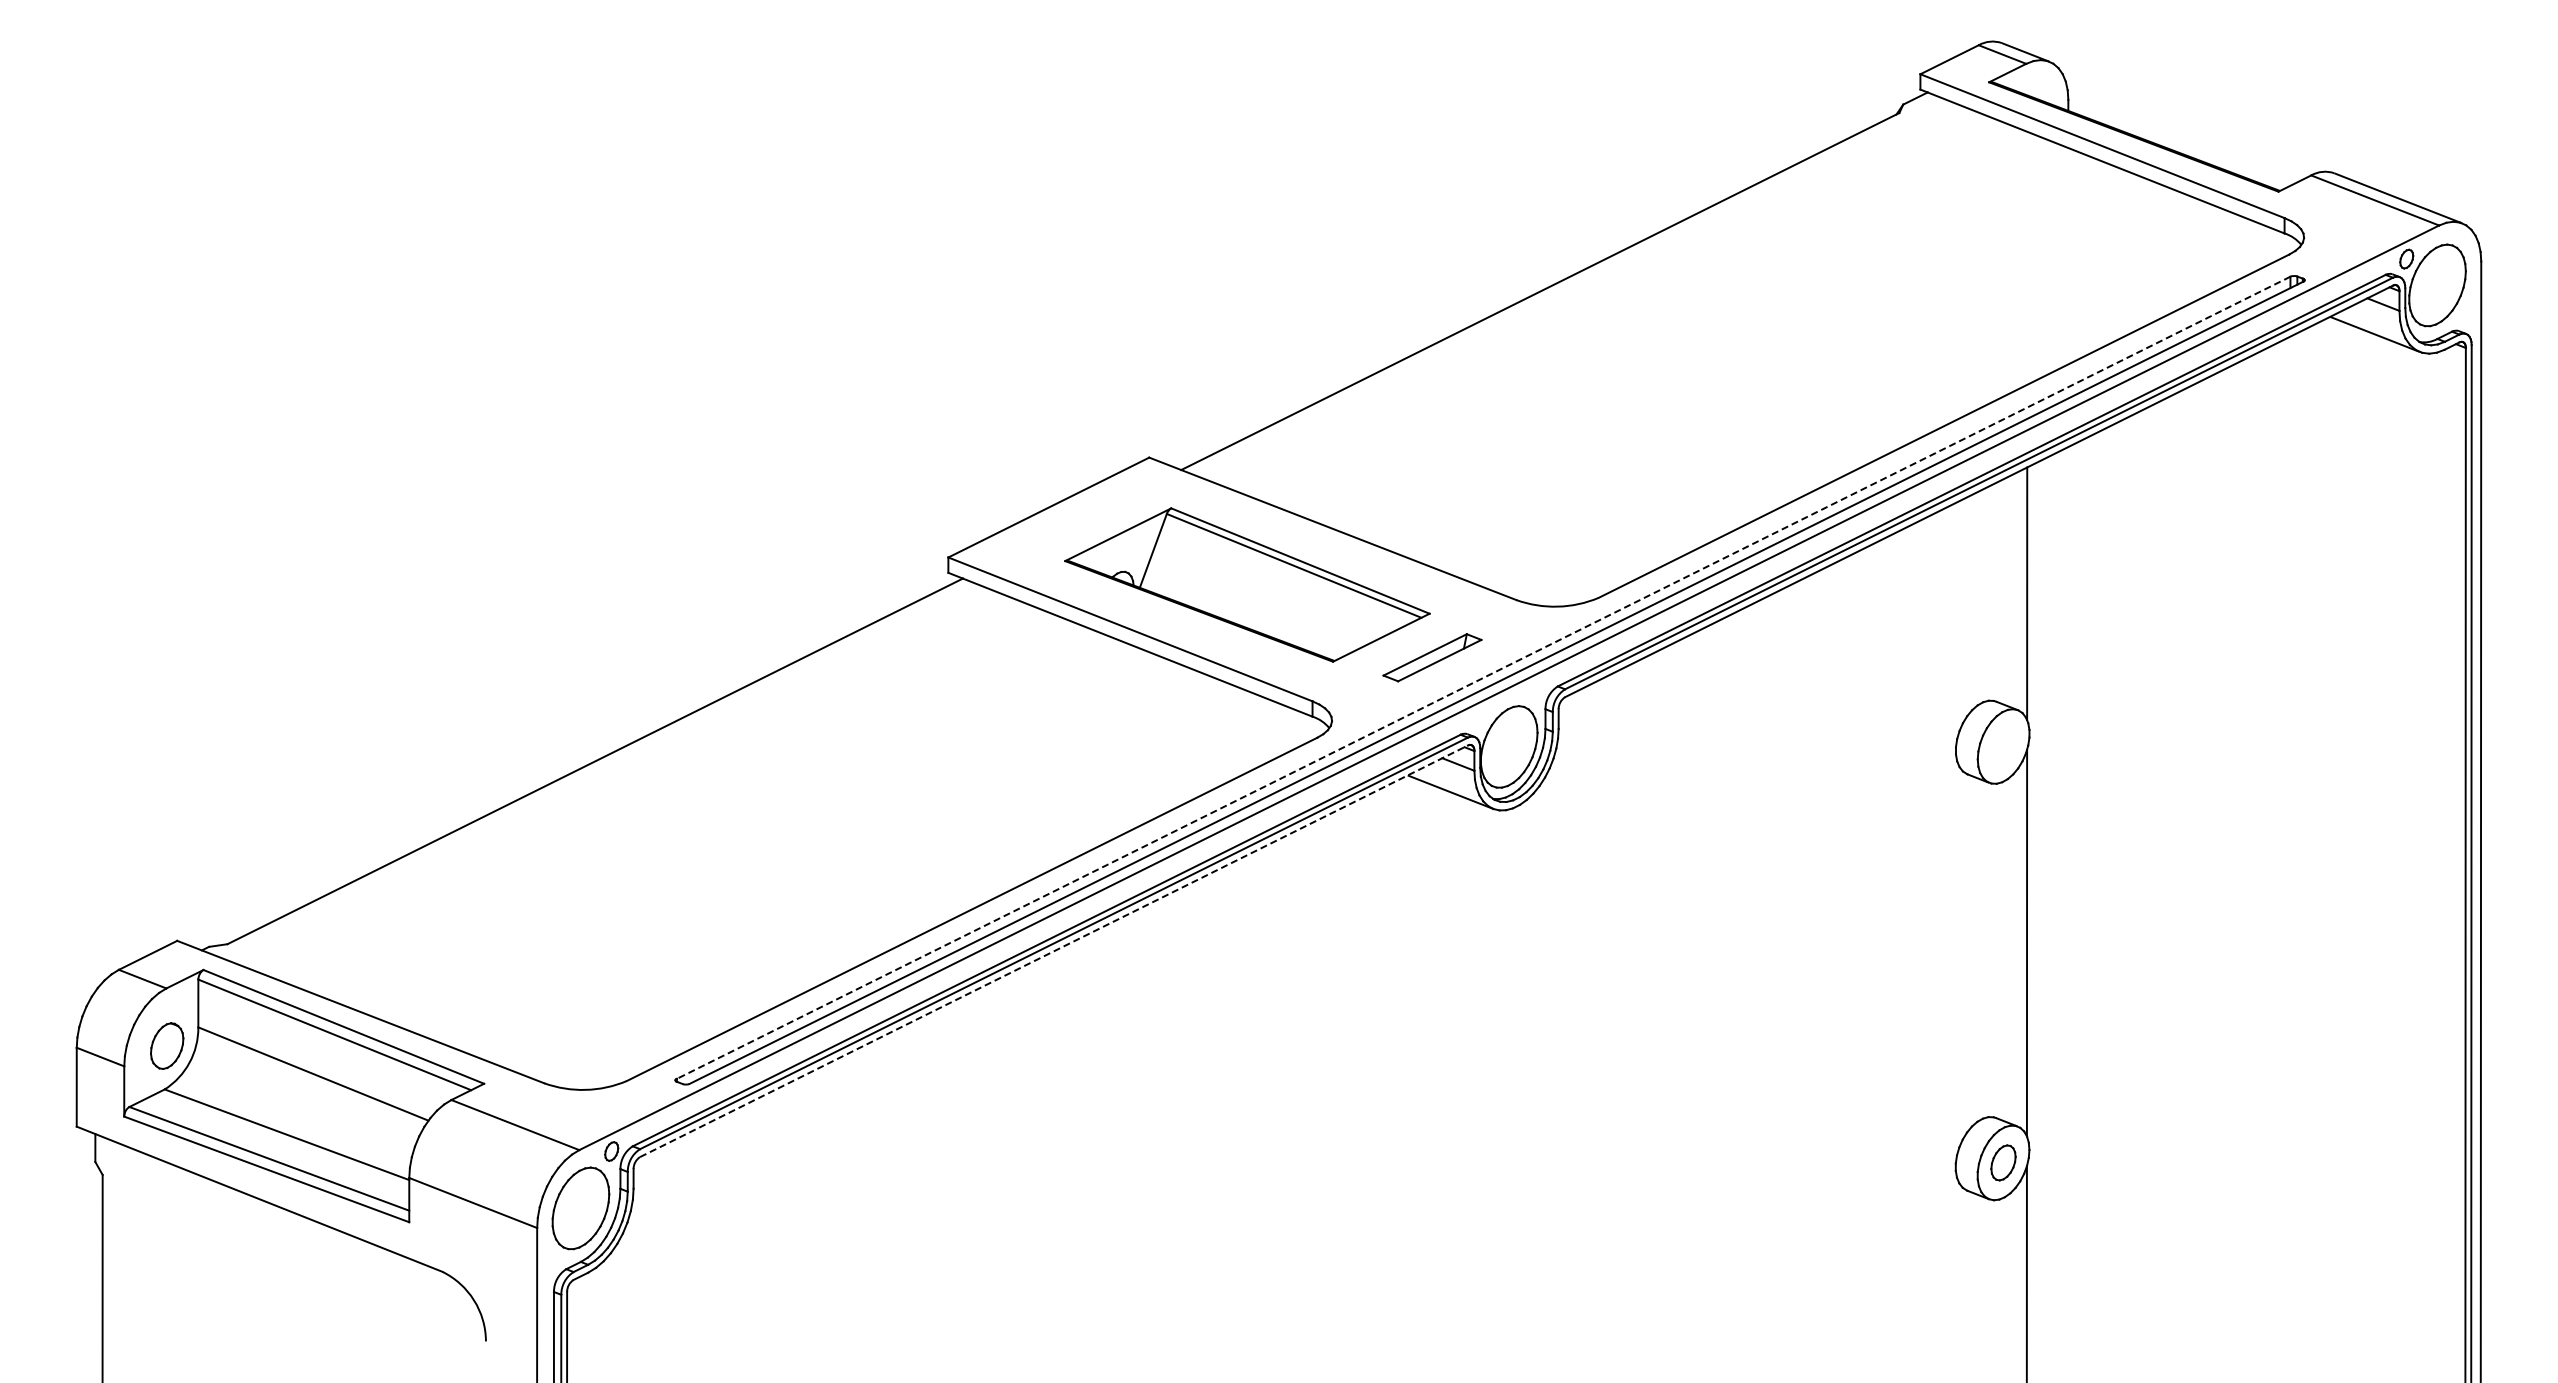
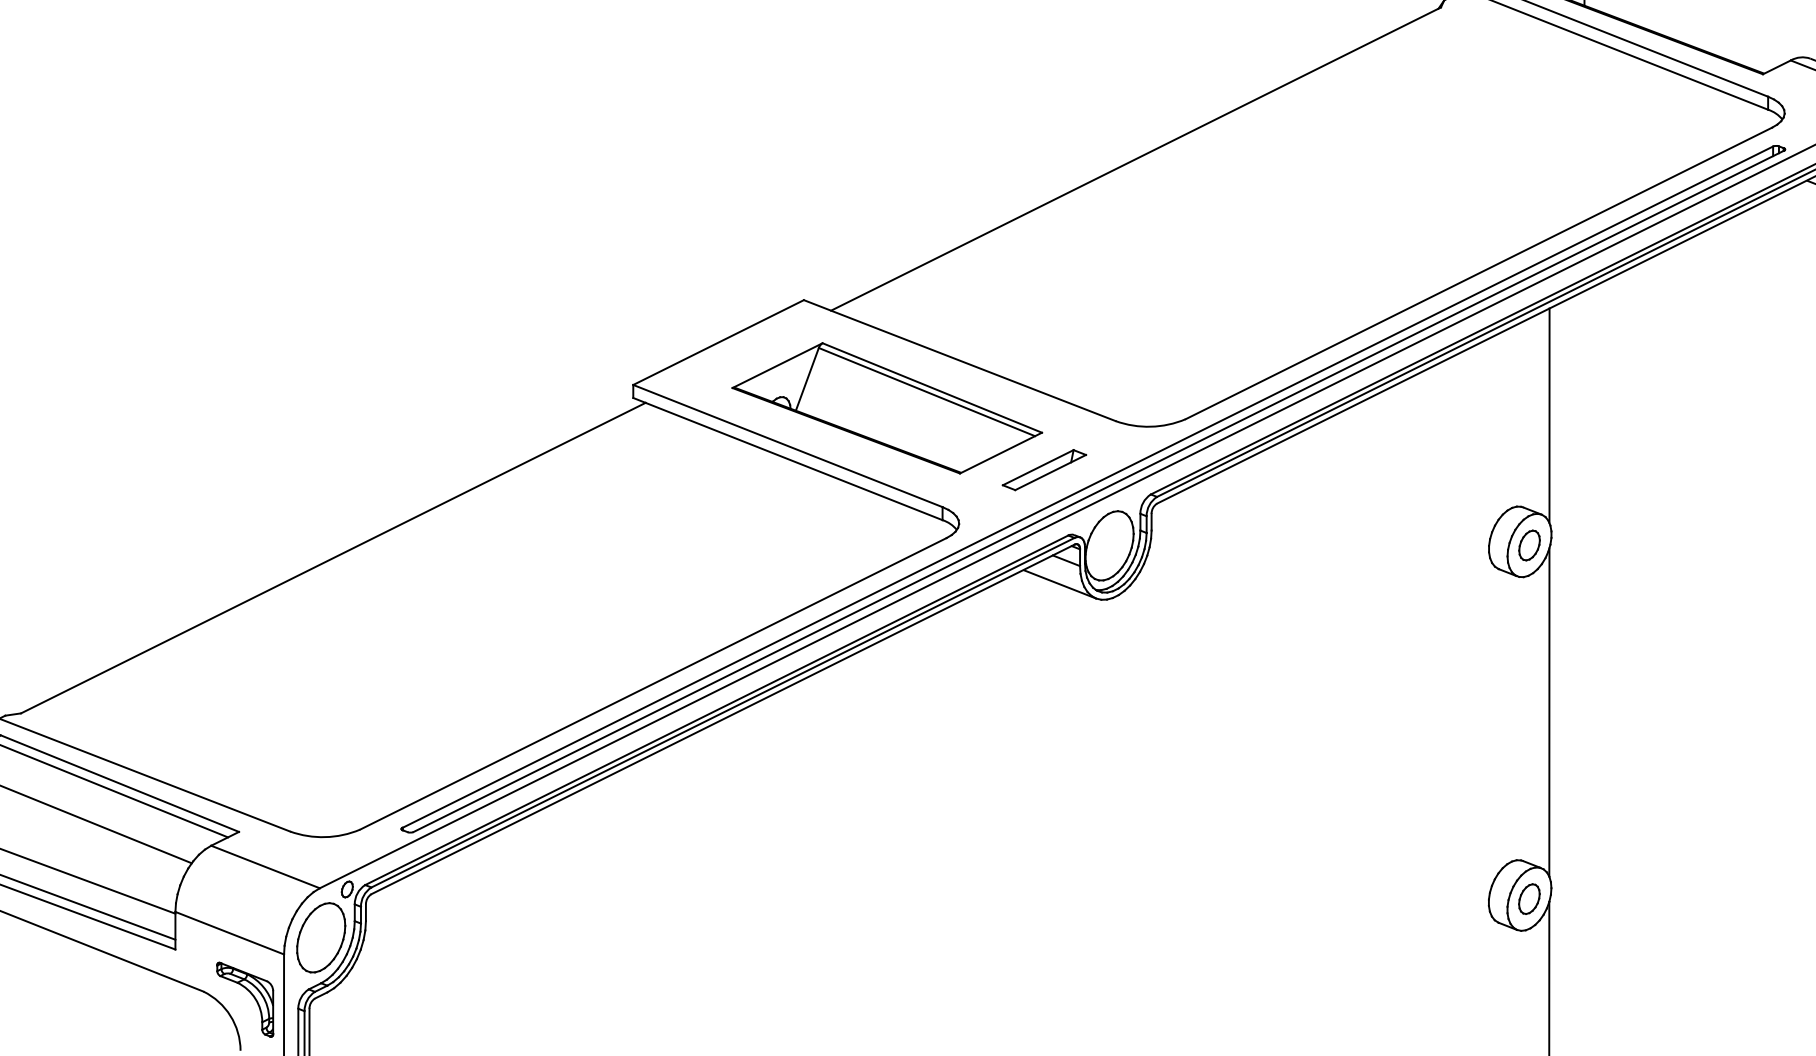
line: (1483, 677) -> (1087, 486), dashed -> solid
part: (2003, 746) -> (1529, 545), added
line: (1054, 951) -> (723, 719), dashed -> solid
part: (497, 1274) -> (250, 993), added

